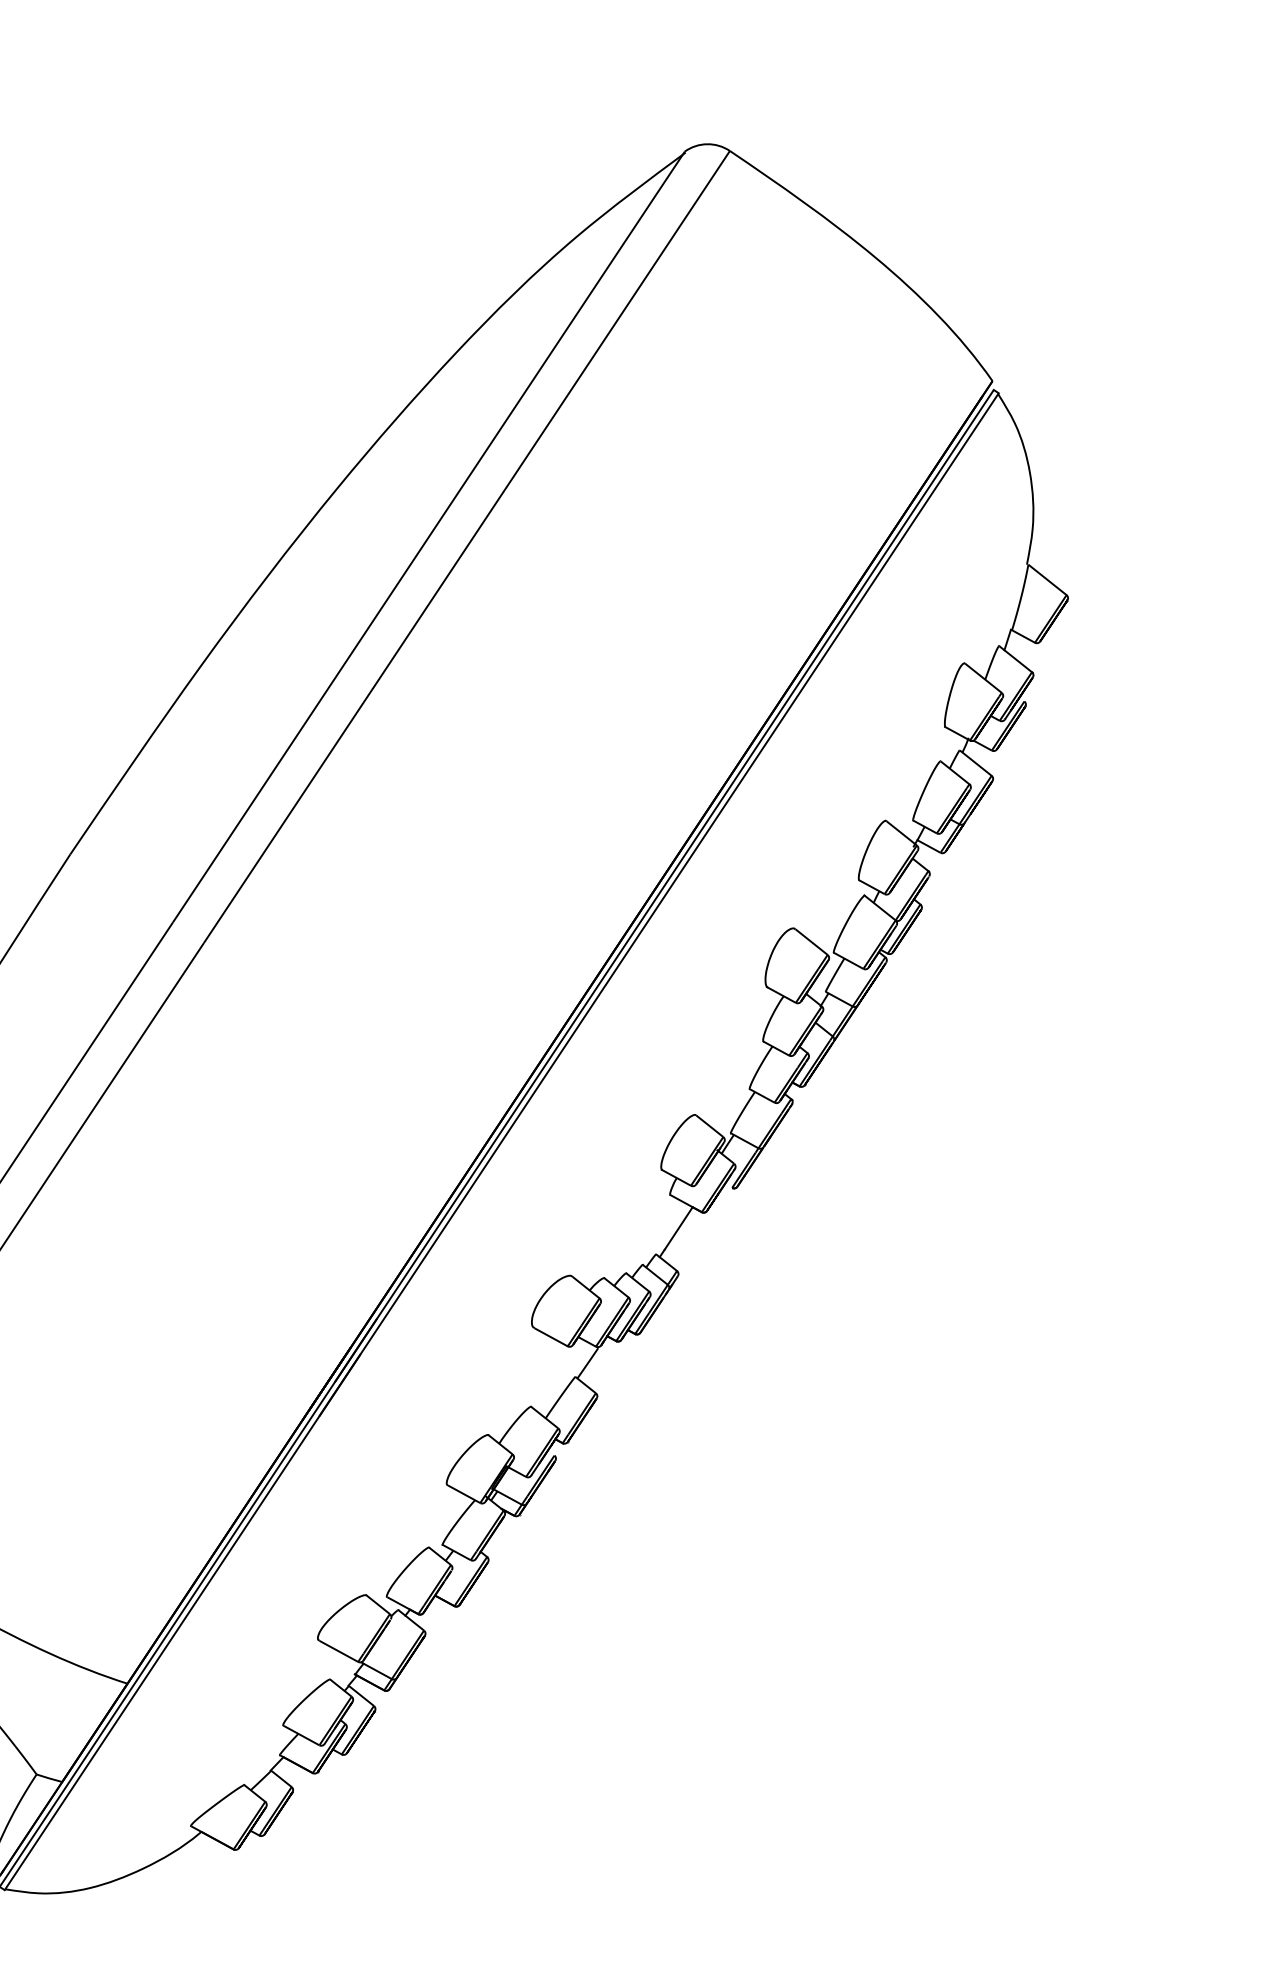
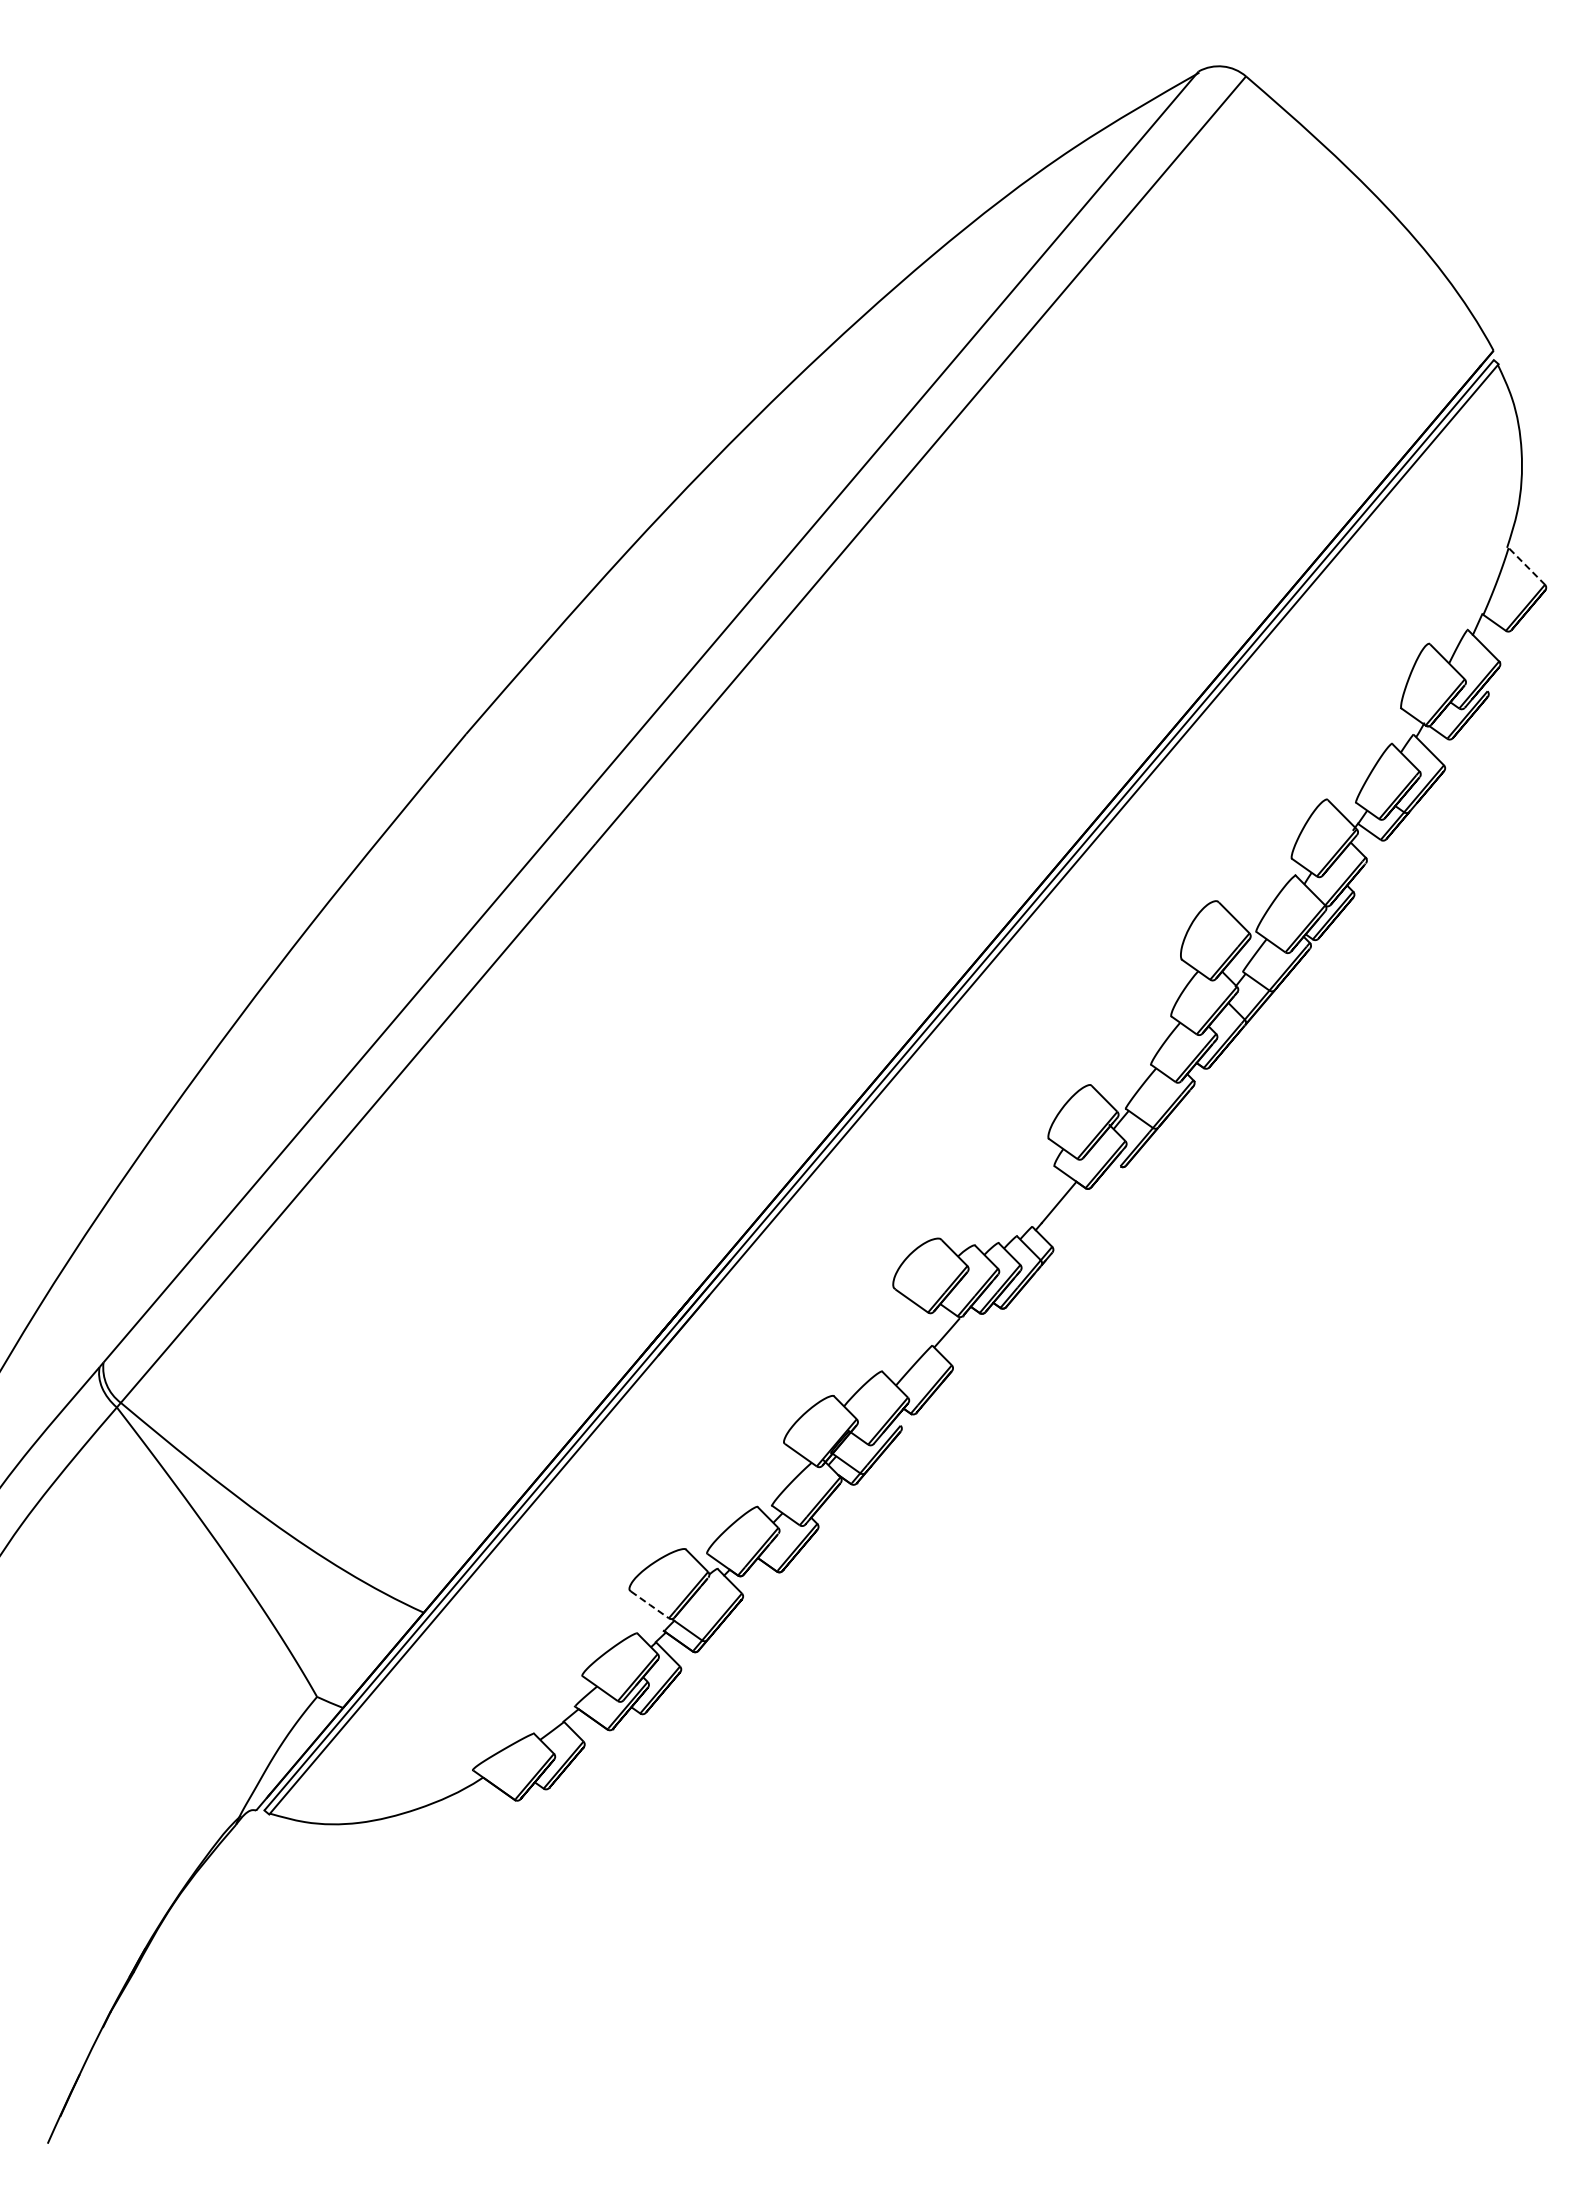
line: (1047, 580) -> (1526, 566), solid -> dashed
line: (339, 1651) -> (650, 1605), solid -> dashed

